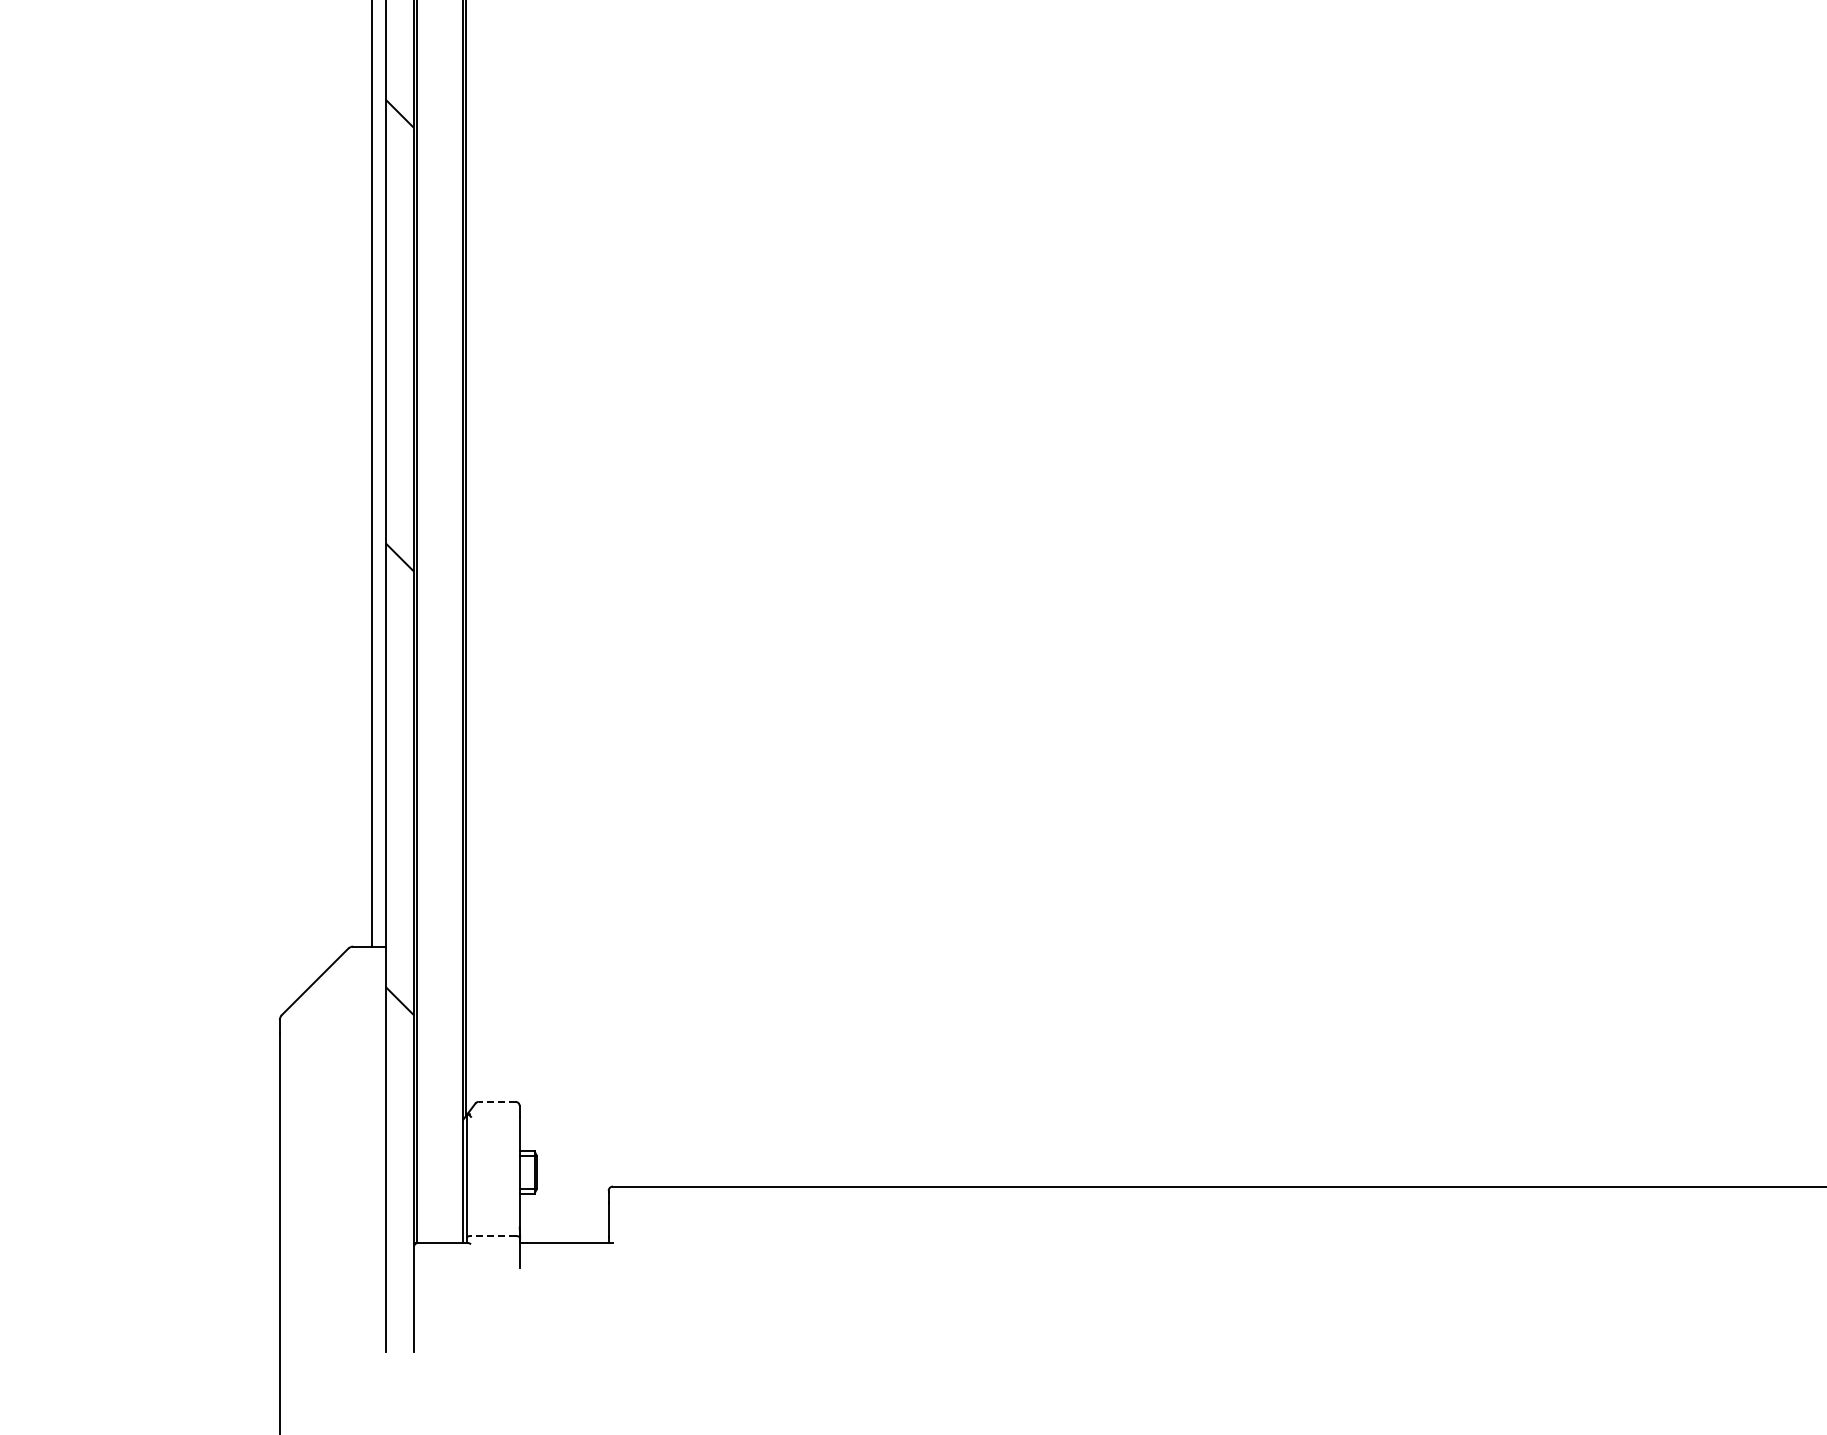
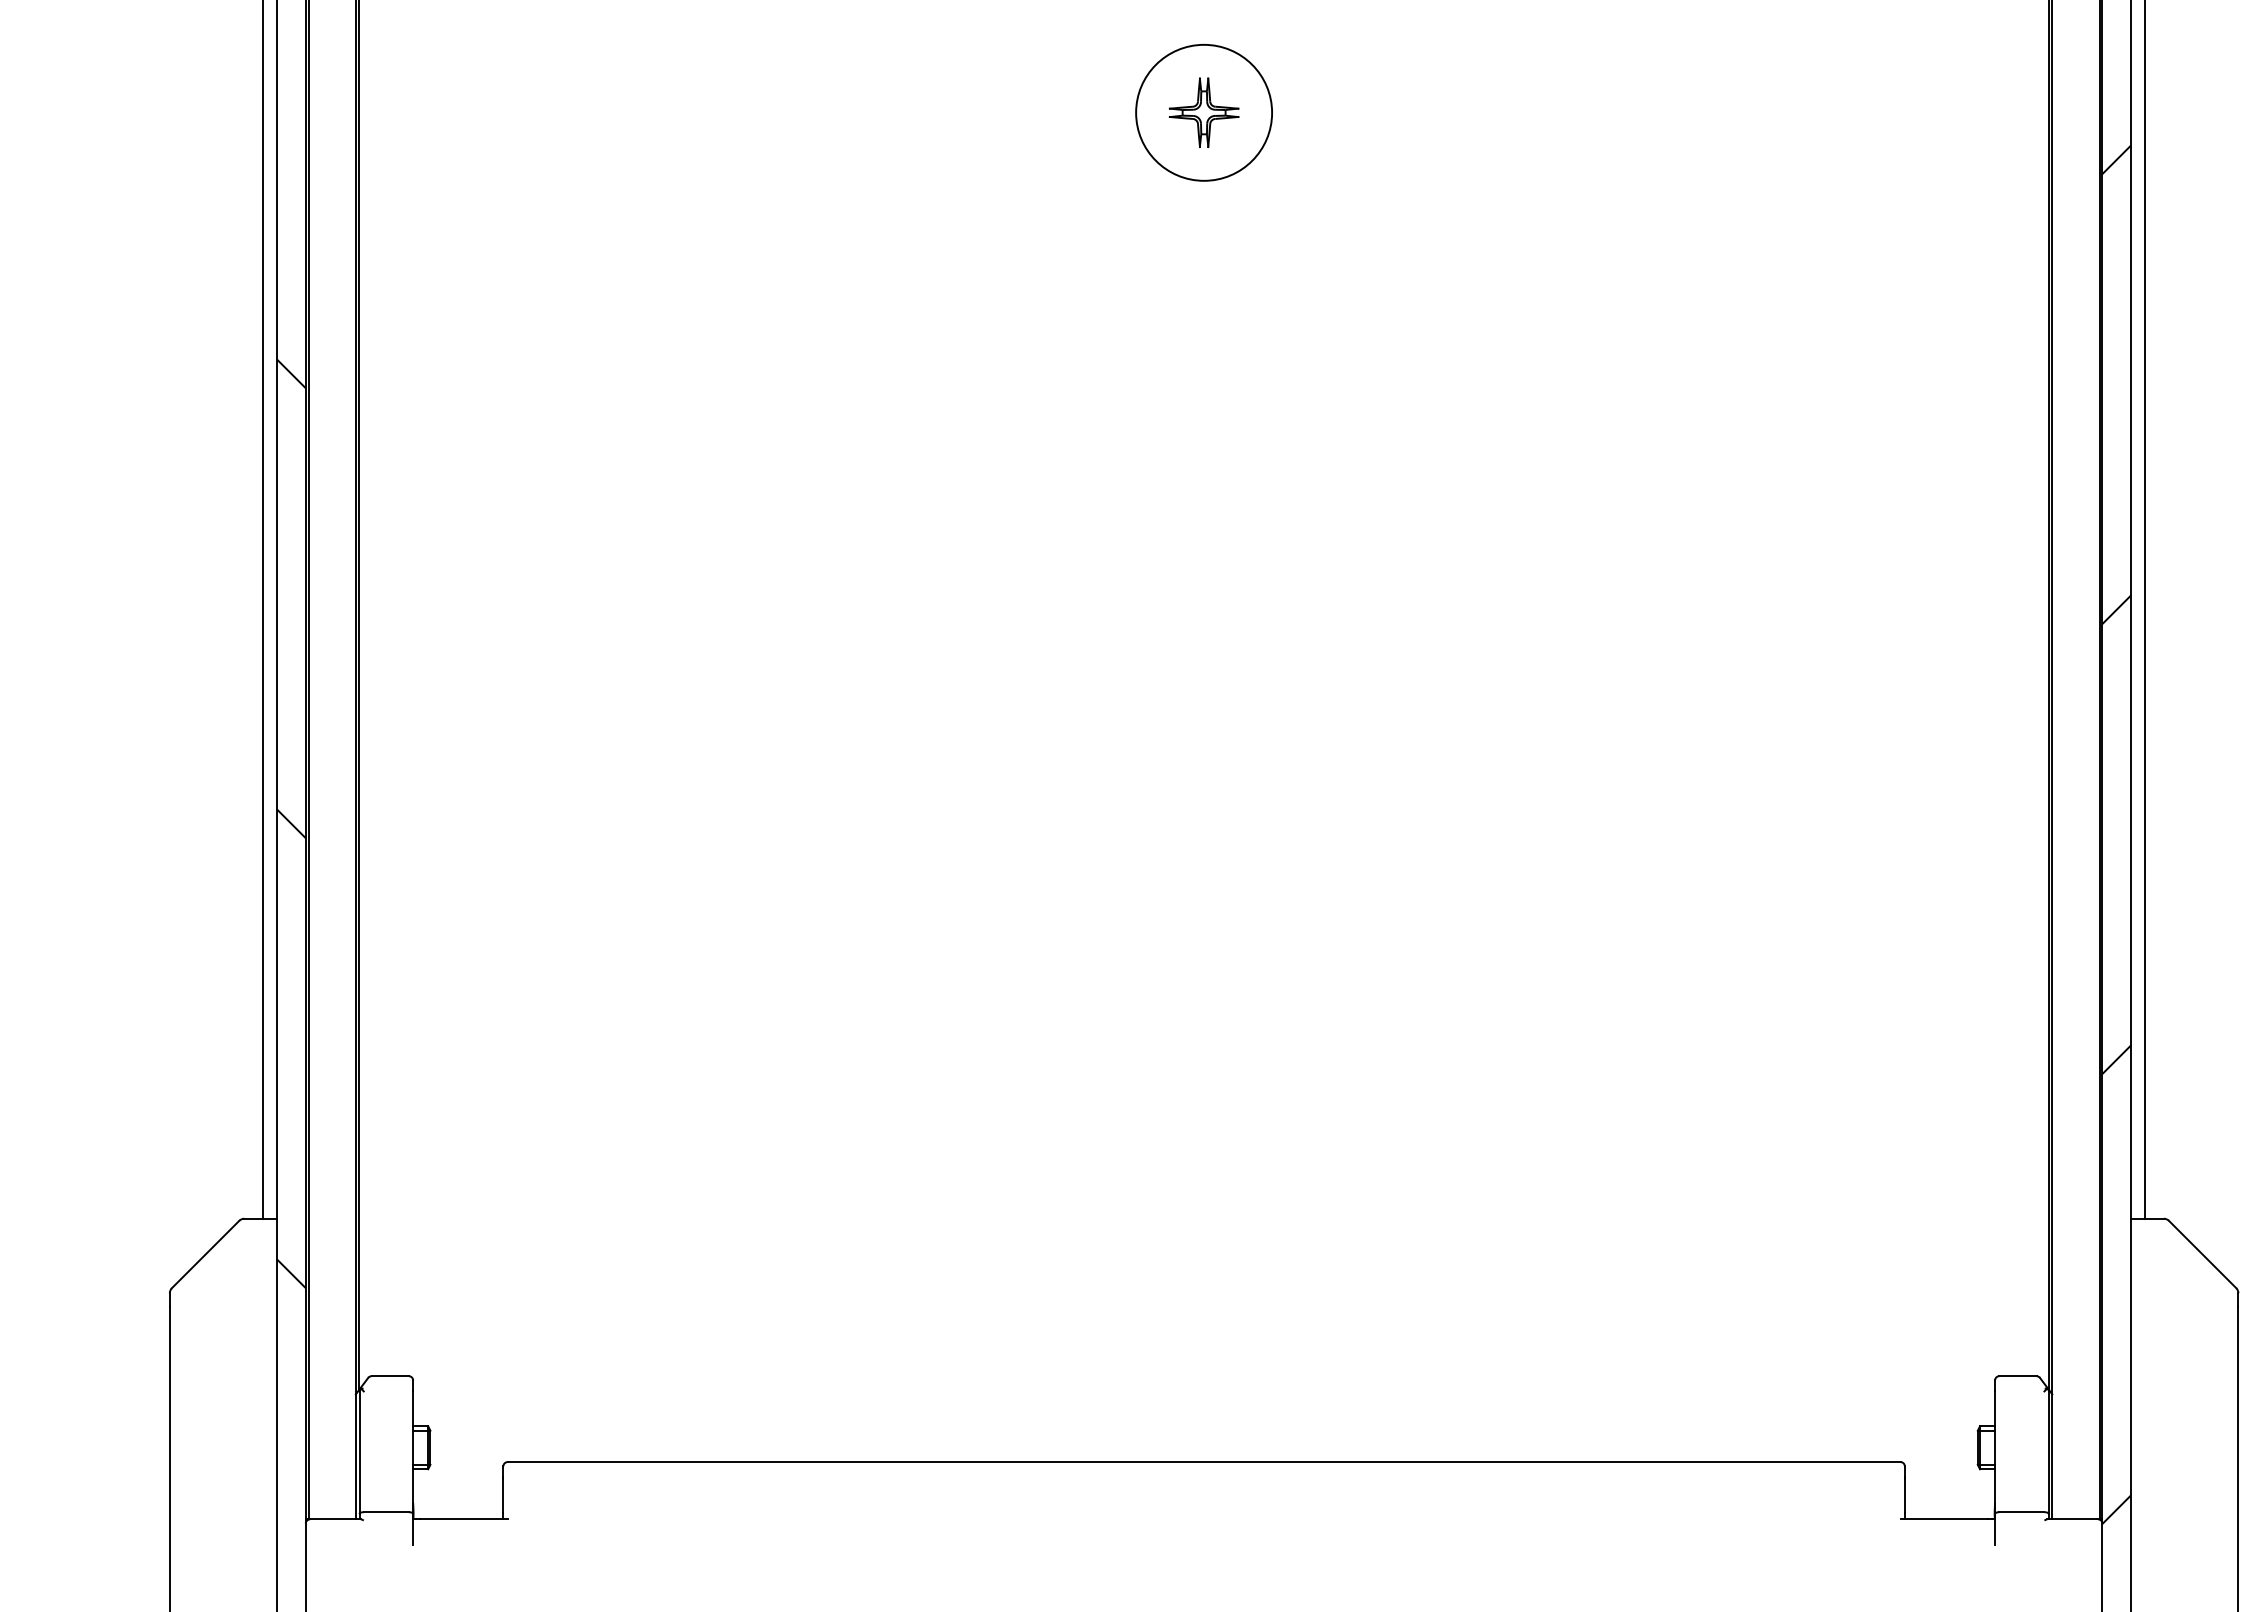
line: (497, 1102) -> (390, 1376), dashed -> solid
line: (493, 1236) -> (386, 1512), dashed -> solid

